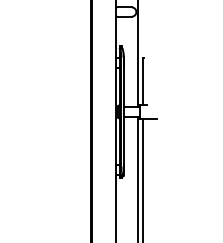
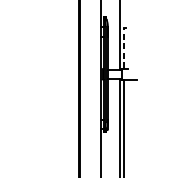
line: (142, 81) -> (123, 47), solid -> dashed

